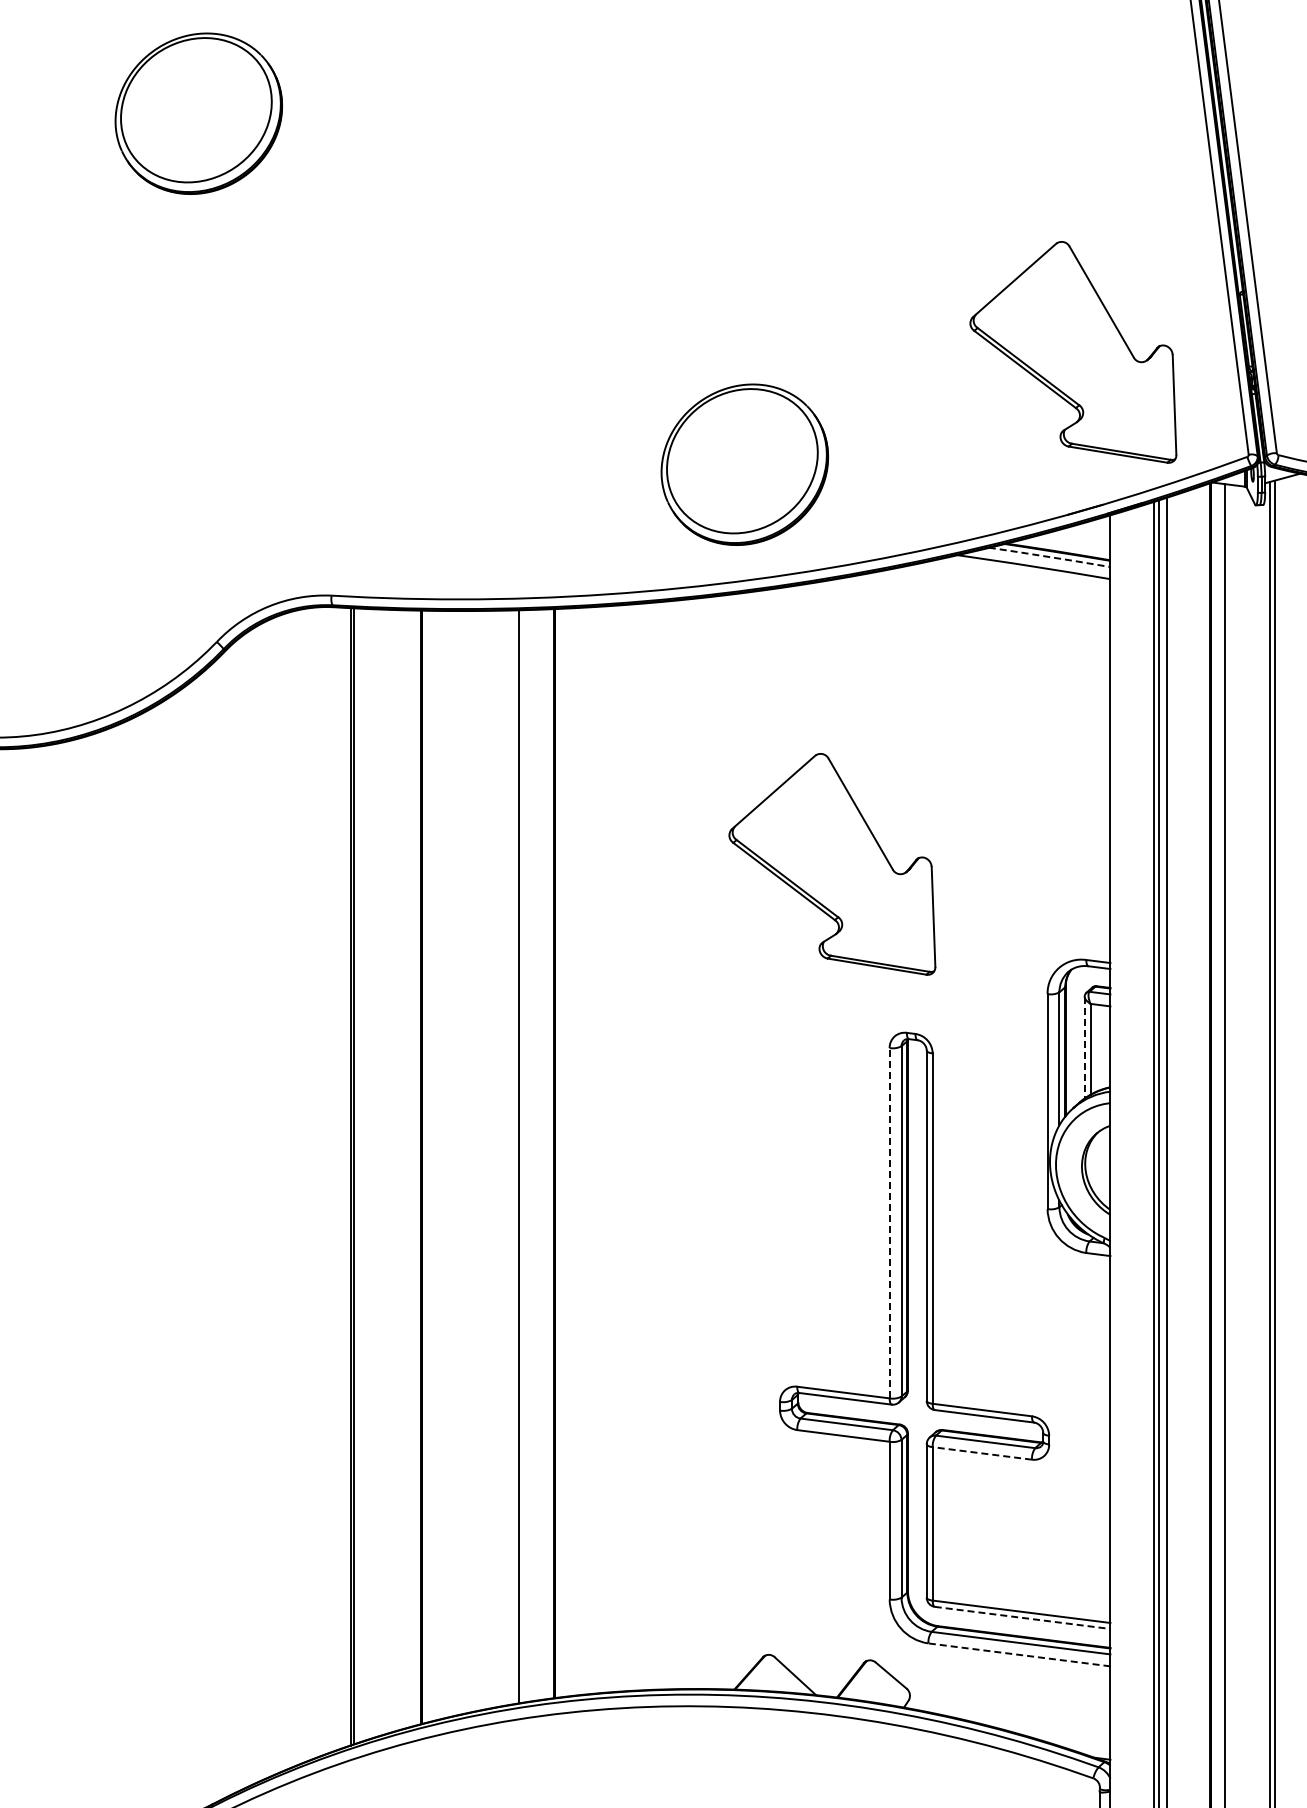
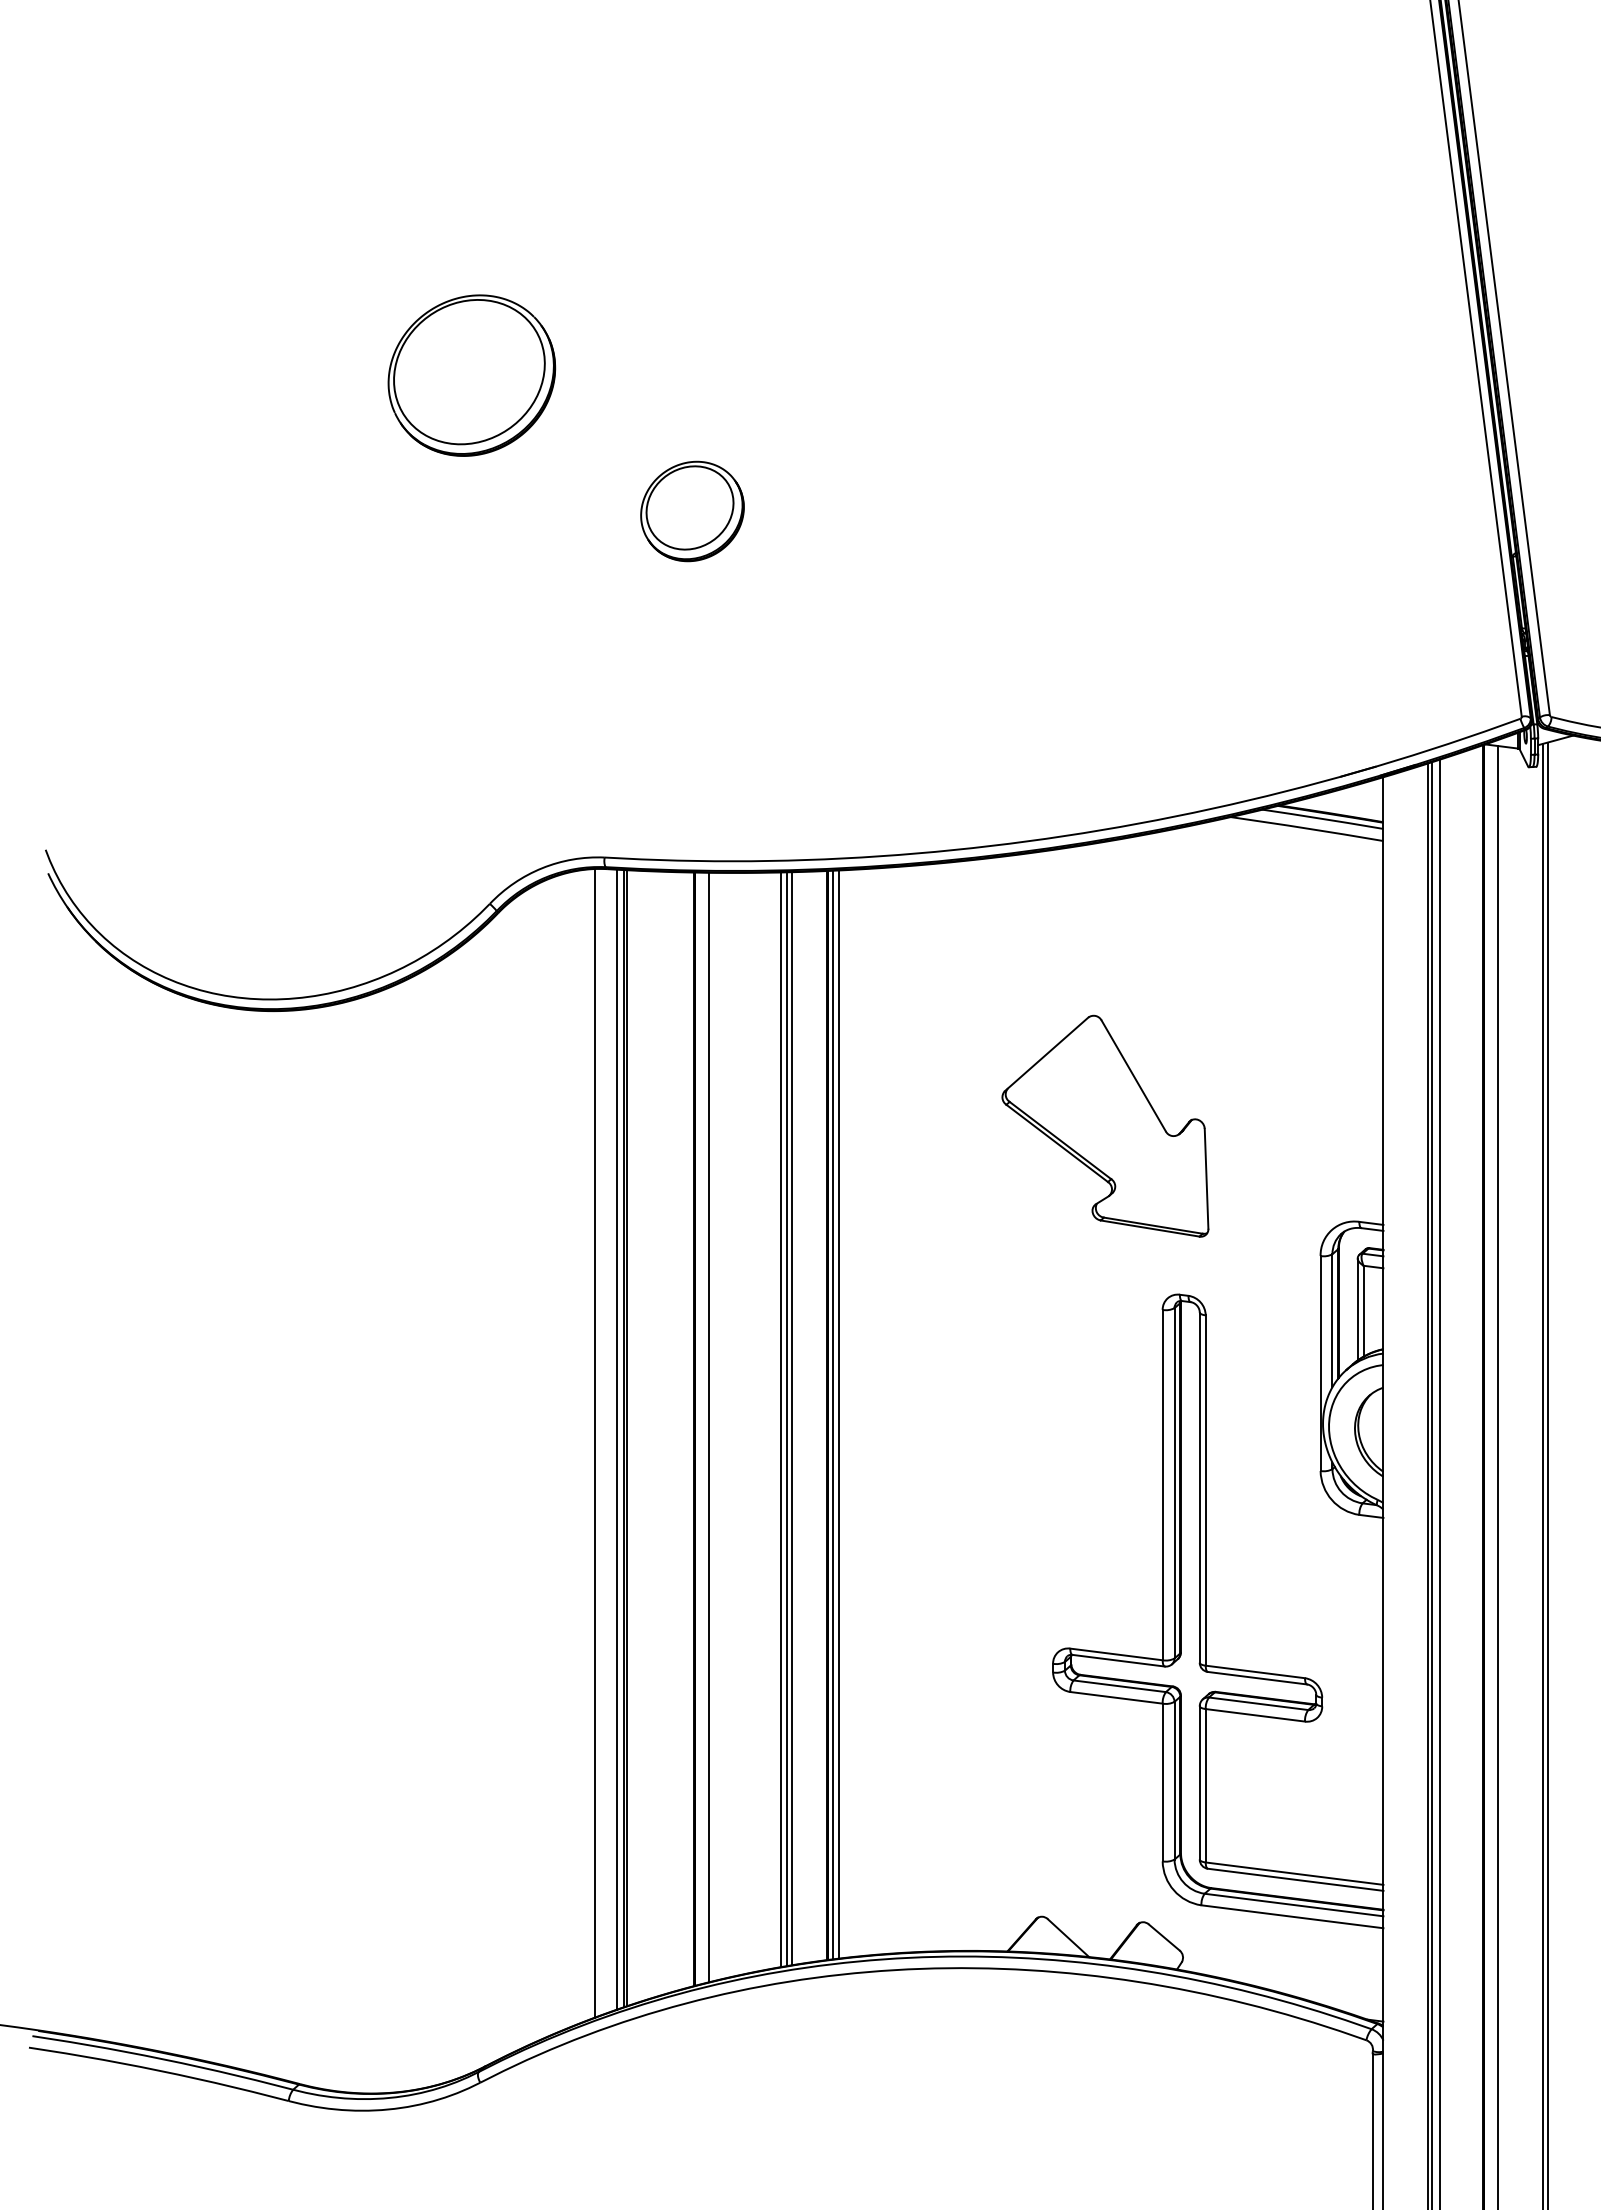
part: (419, 249) -> (692, 511), added
part: (1073, 351) -> (1346, 613), removed
part: (744, 464) -> (1017, 726), removed
line: (1050, 557) -> (1323, 819), dashed -> solid
line: (1084, 1047) -> (1357, 1309), dashed -> solid
line: (560, 1152) -> (833, 1414), added
line: (566, 1152) -> (839, 1414), added
line: (507, 1157) -> (780, 1419), added
line: (513, 1157) -> (786, 1419), added
line: (435, 1165) -> (708, 1427), added
line: (344, 1177) -> (617, 1439), added
line: (321, 1181) -> (594, 1443), added
line: (889, 1222) -> (1162, 1484), dashed -> solid
line: (981, 1453) -> (1254, 1715), dashed -> solid
line: (1022, 1617) -> (1295, 1879), dashed -> solid
line: (1019, 1654) -> (1292, 1916), dashed -> solid

